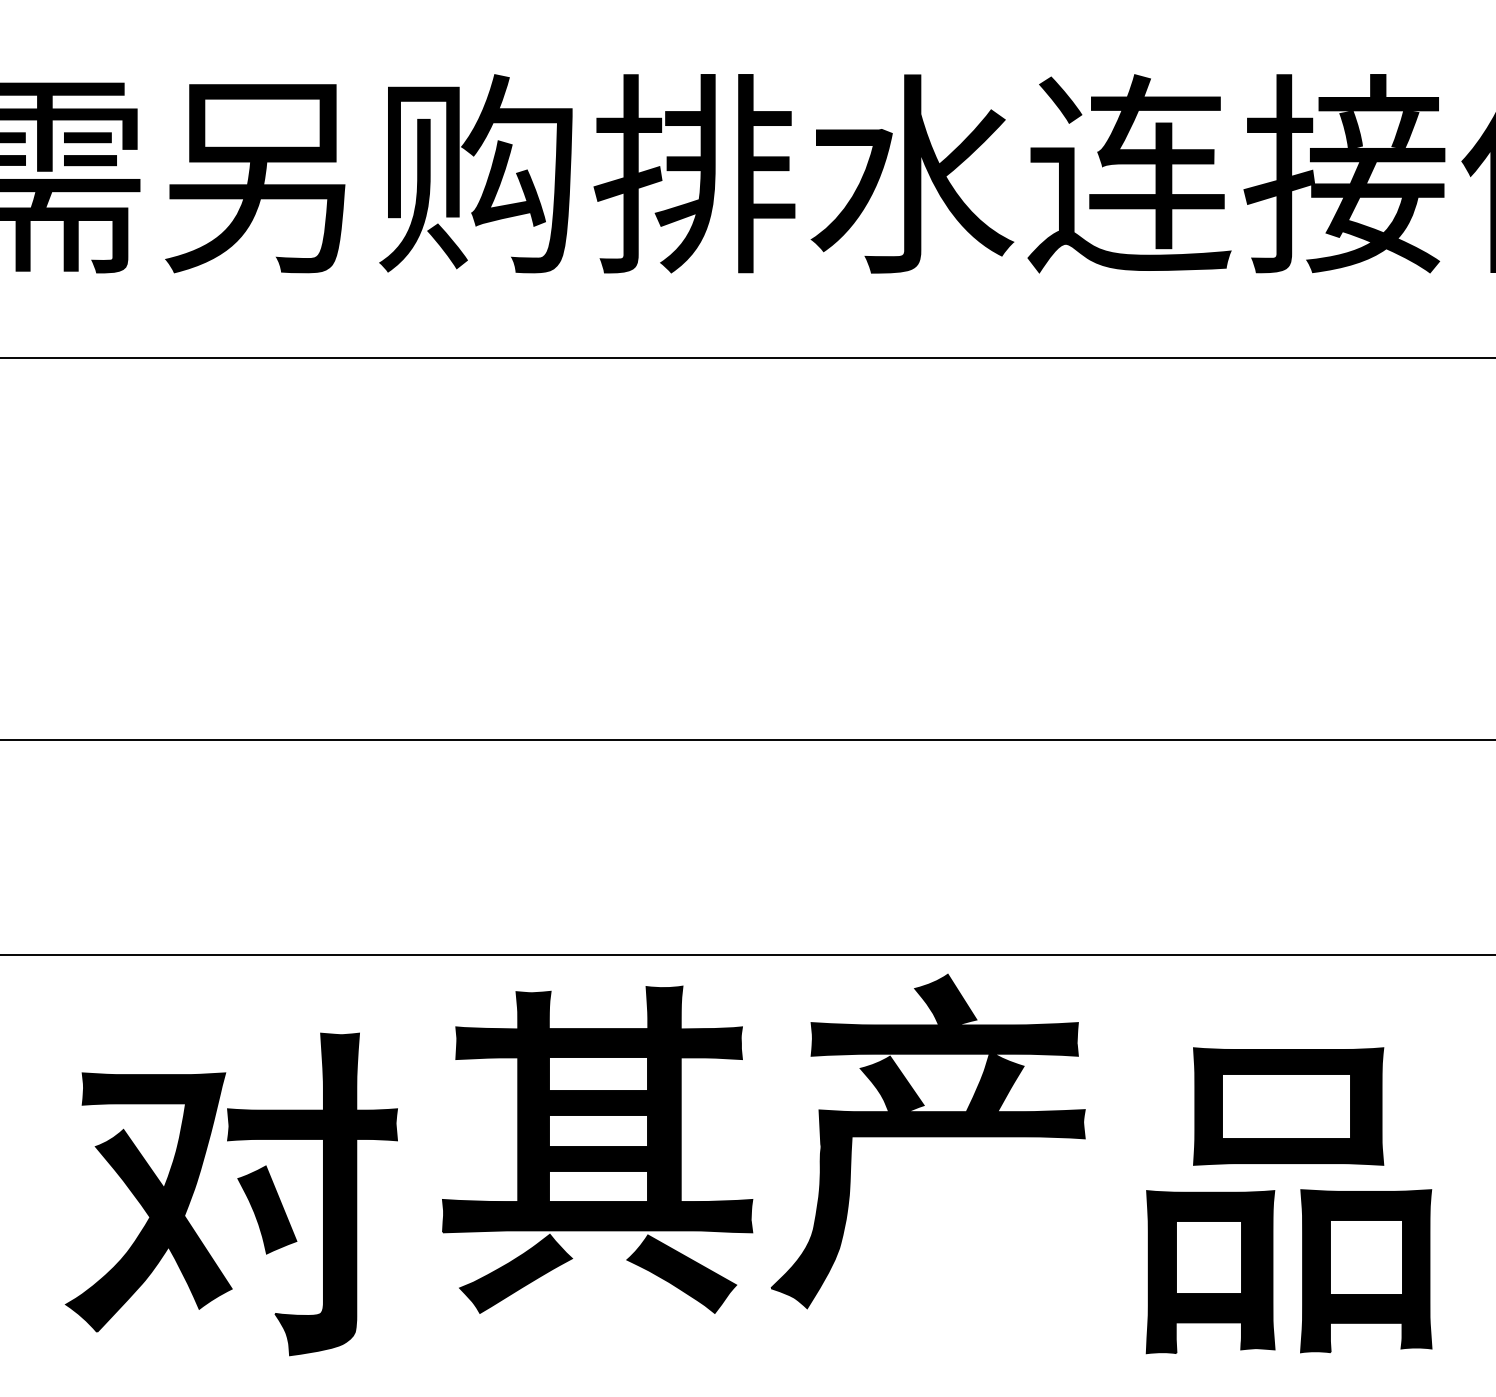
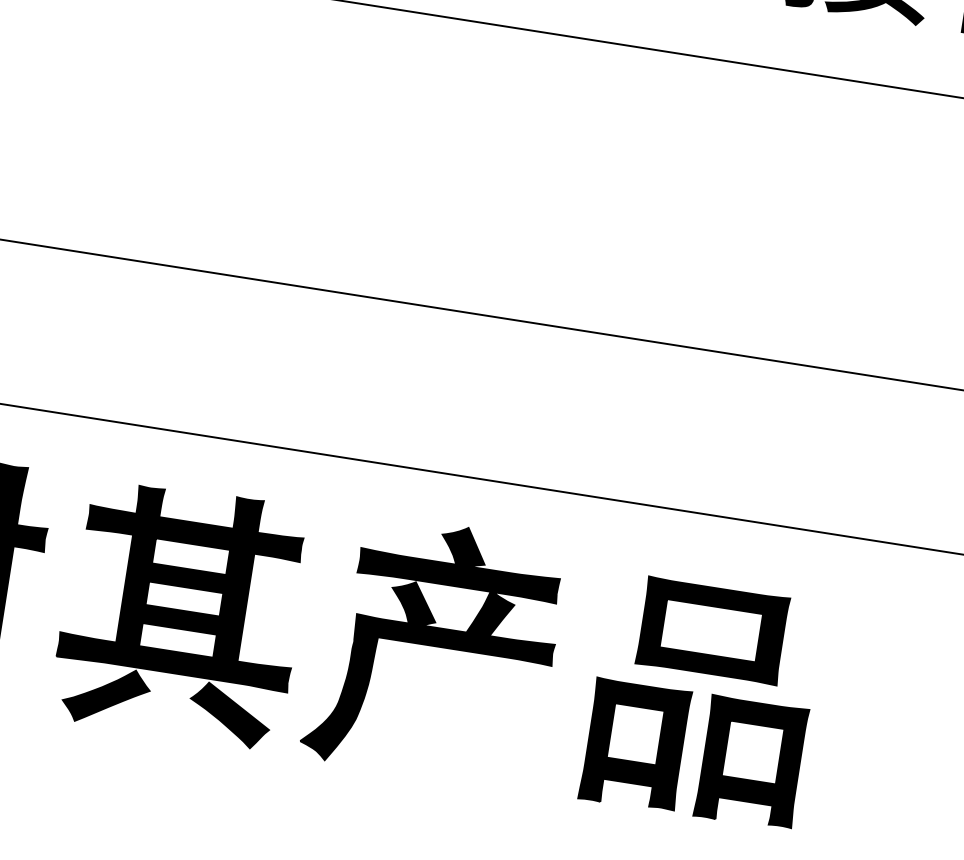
part: (927, 1141) -> (433, 649), moved
part: (597, 1149) -> (181, 612), moved

